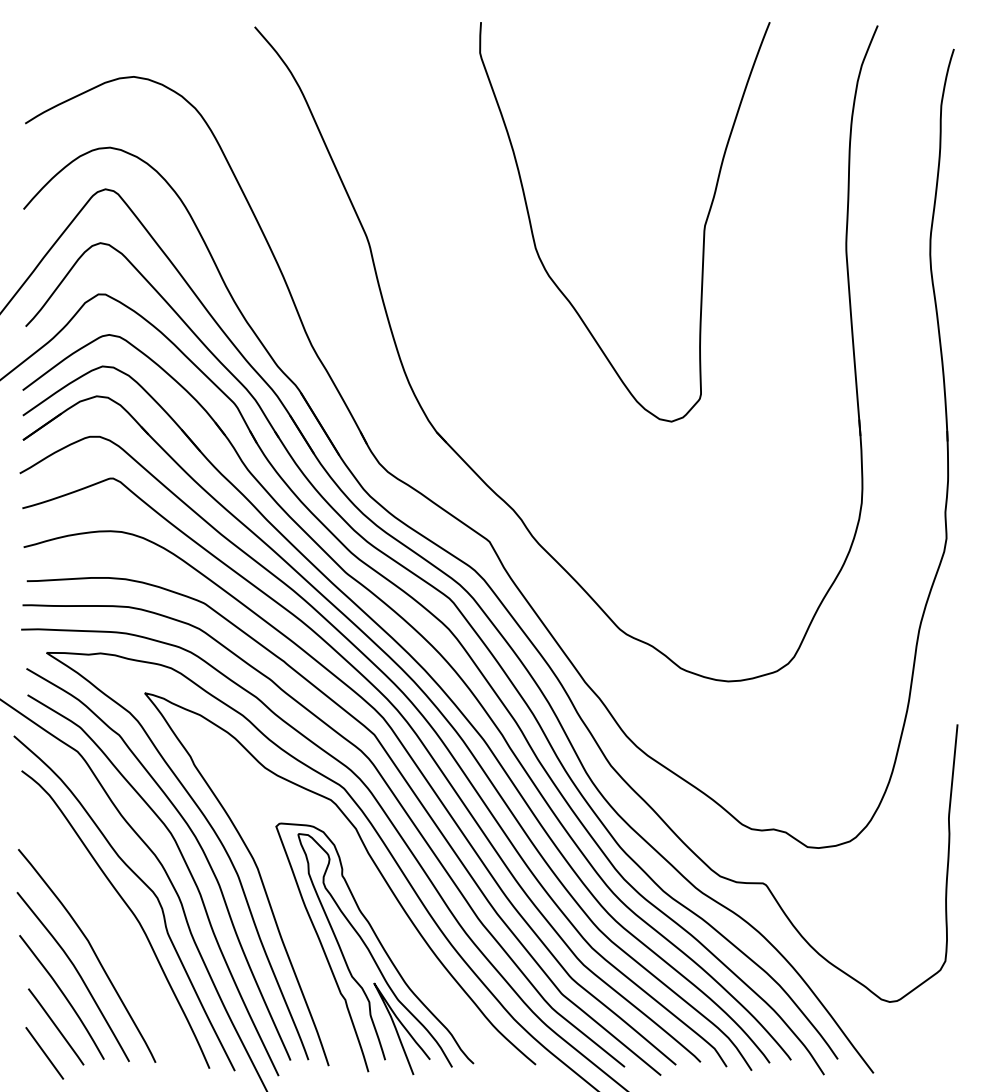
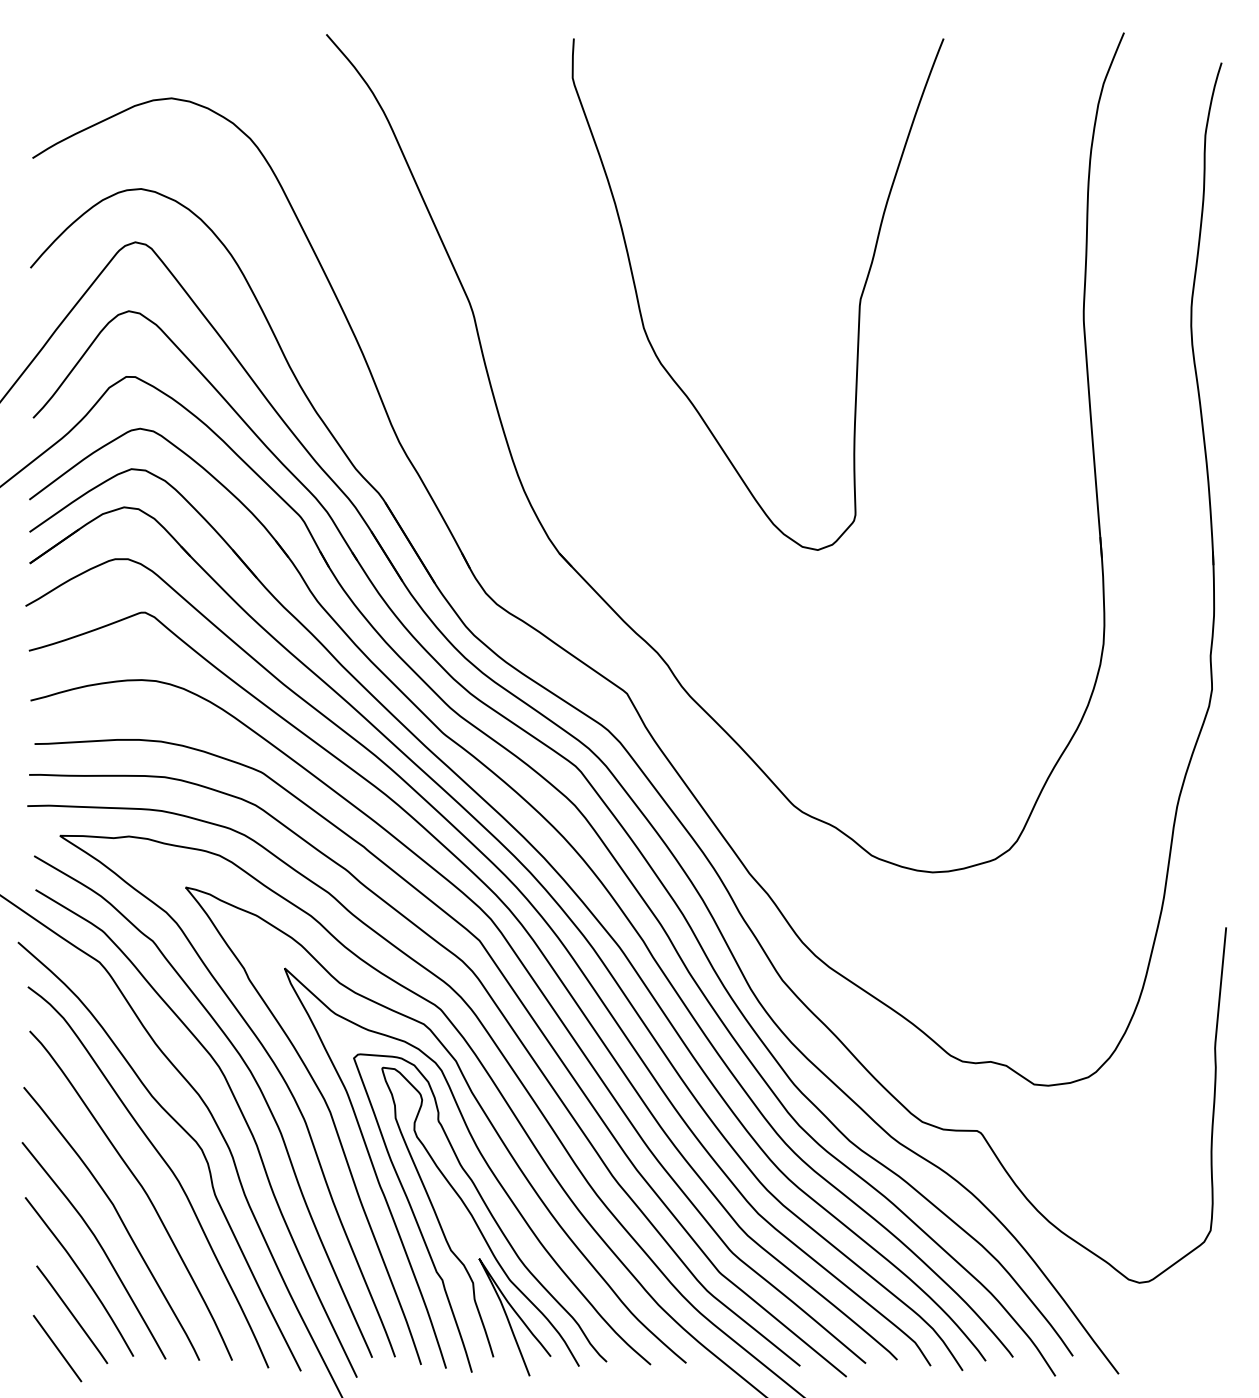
curve: (703, 227) -> (858, 301), moved
curve: (375, 903) -> (480, 1156), added
curve: (110, 928) -> (141, 1188), added

